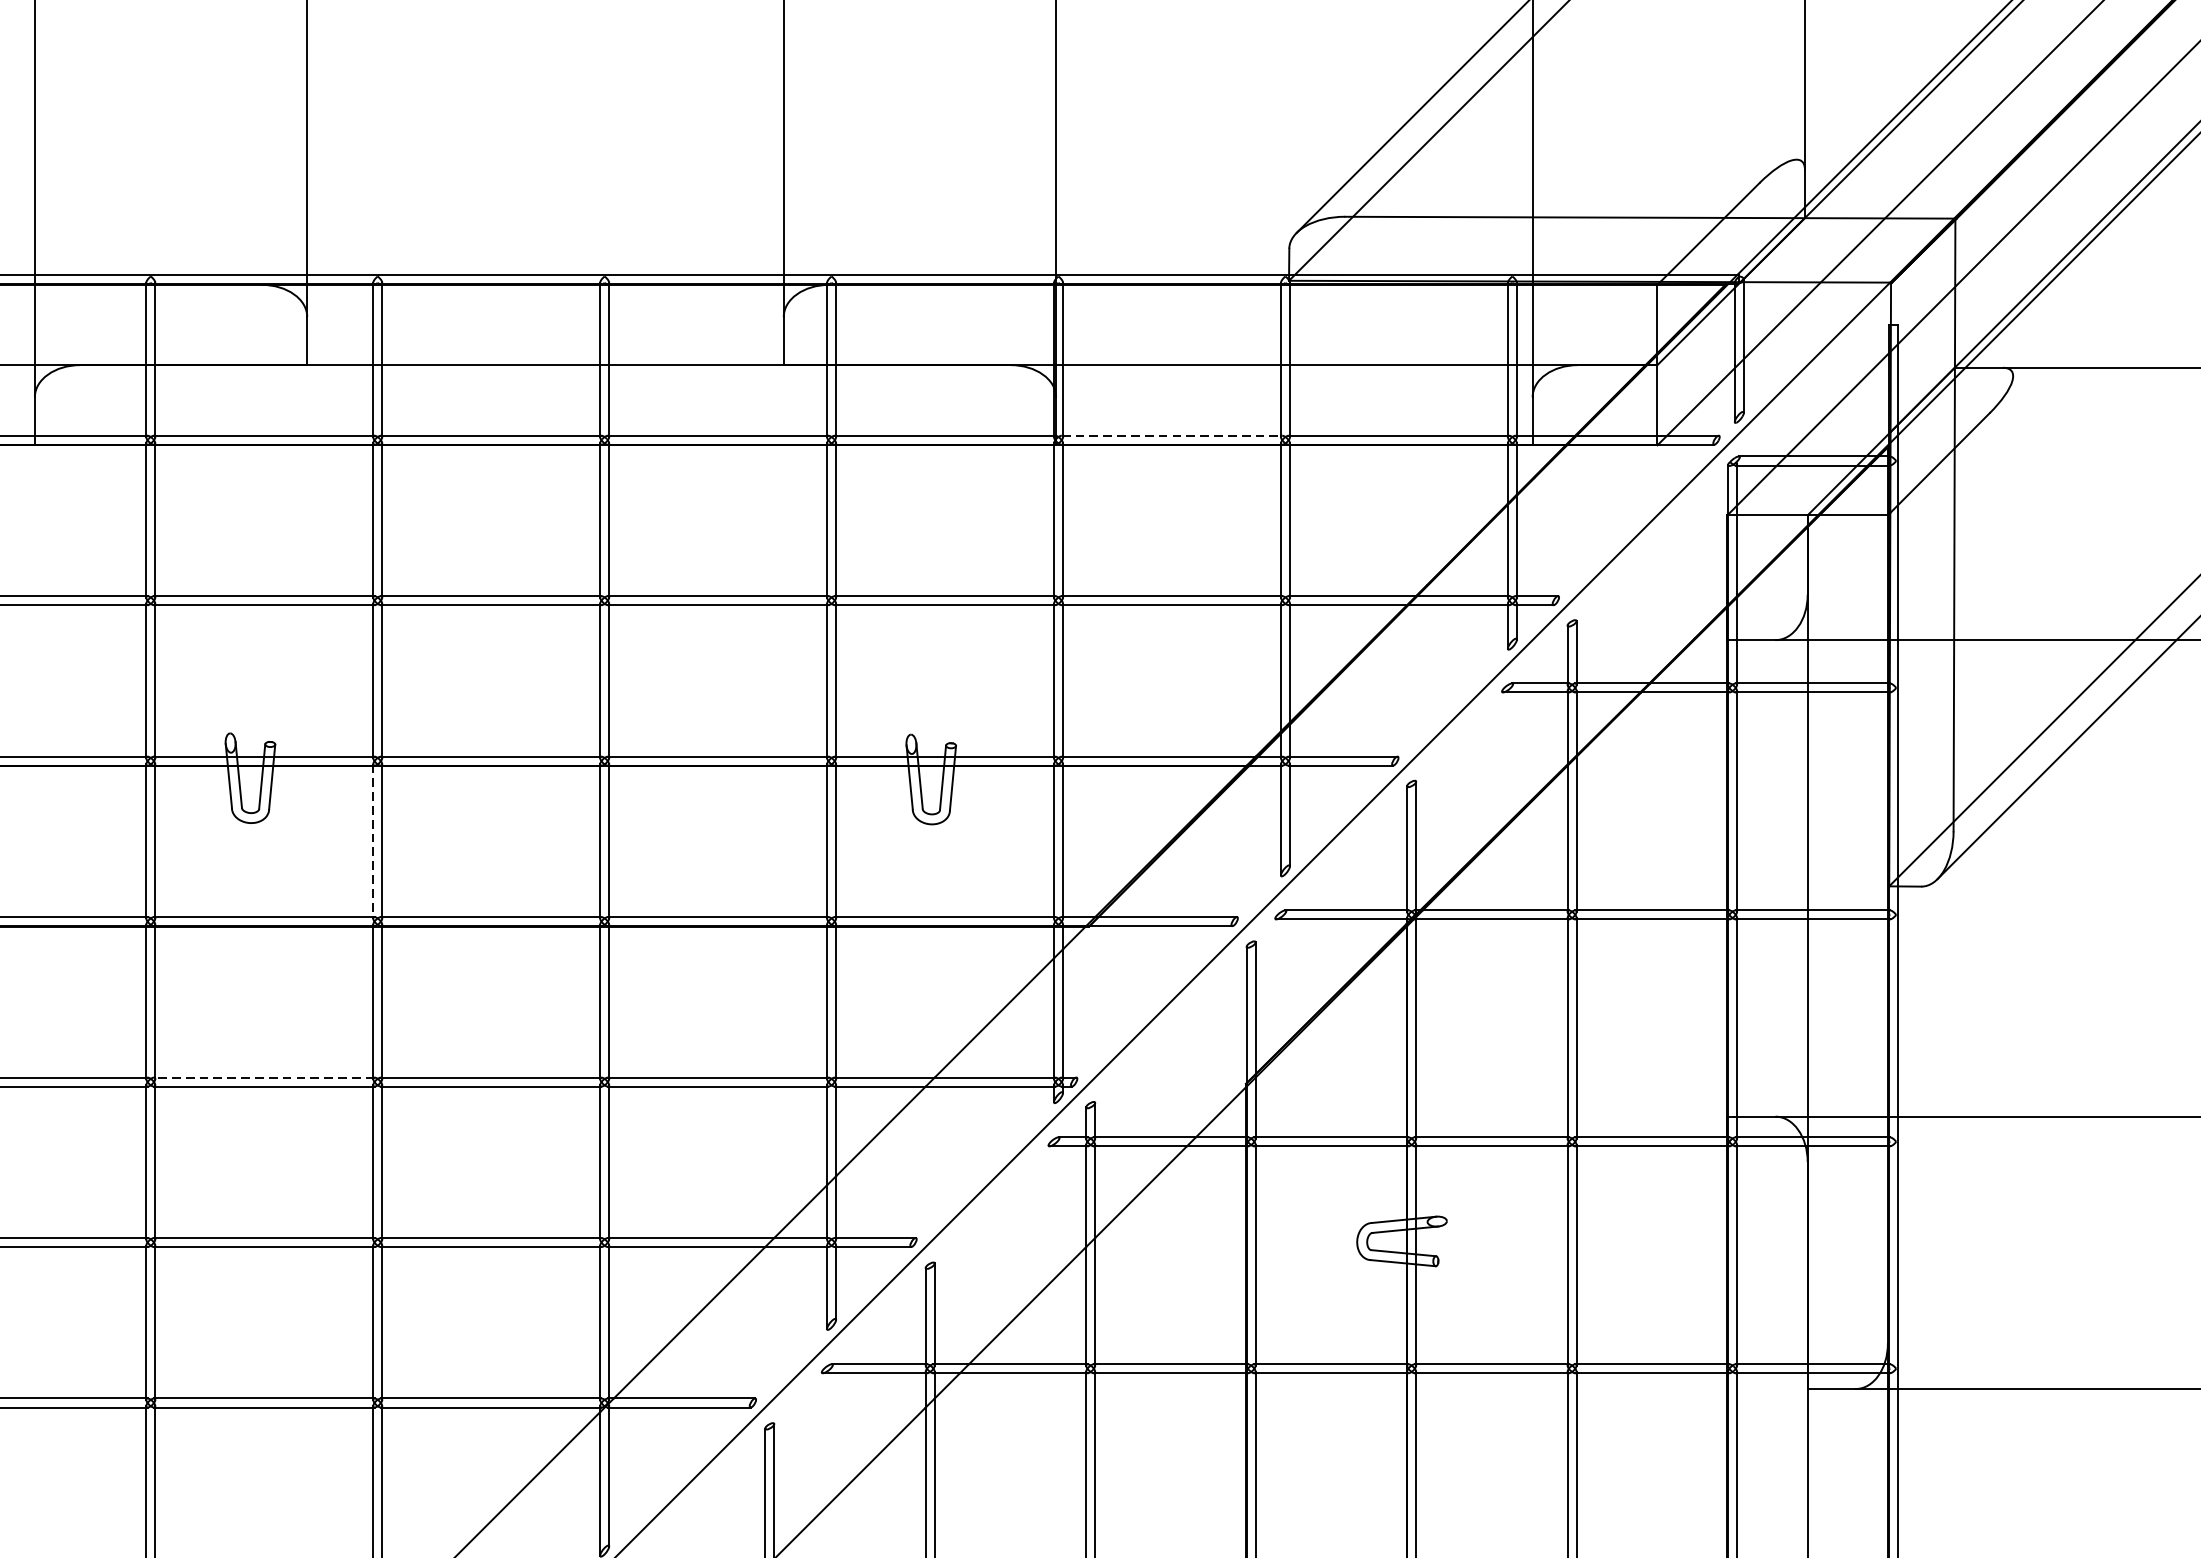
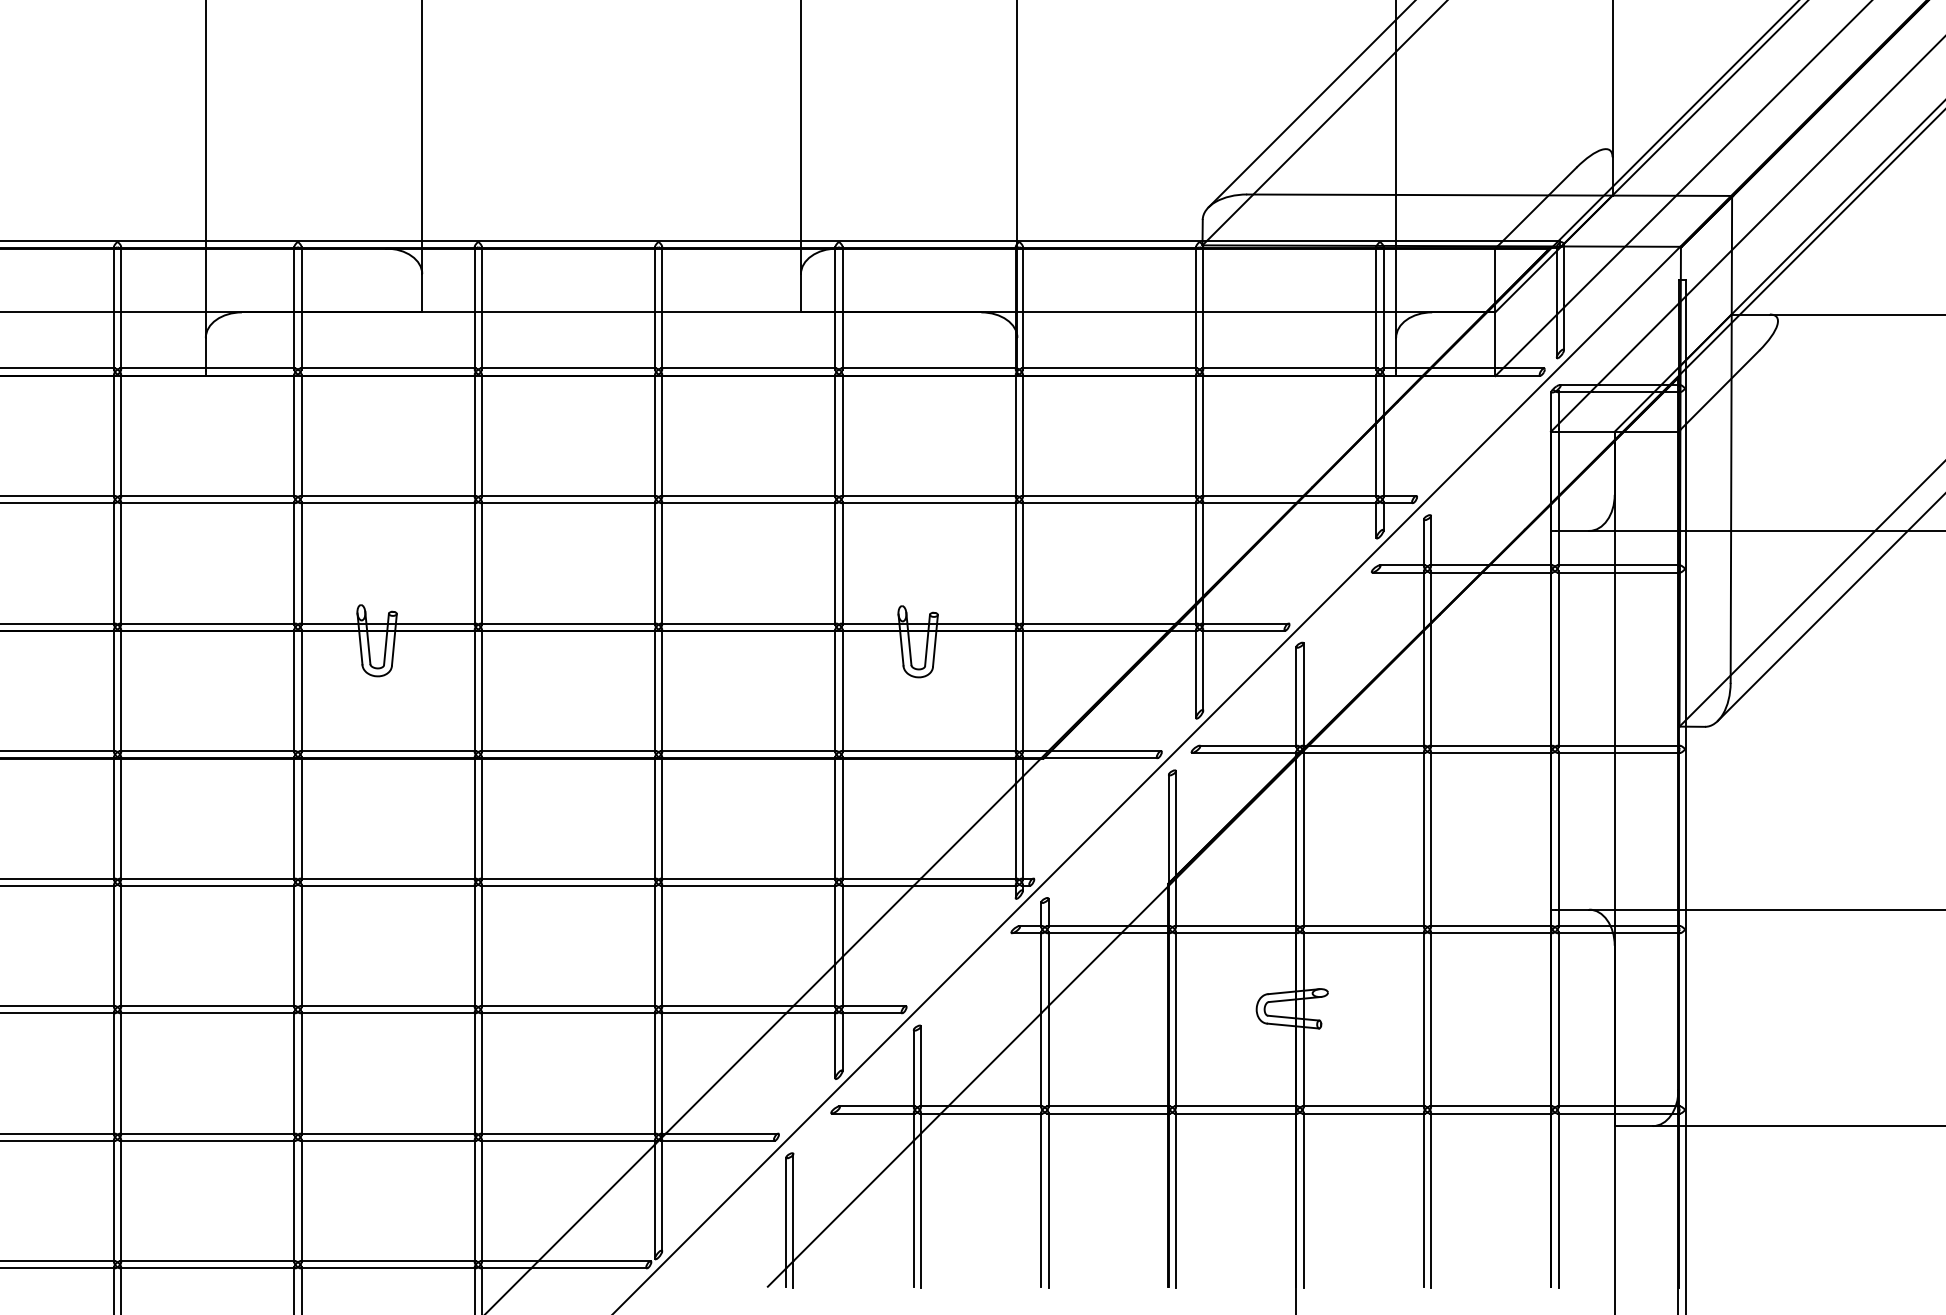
line: (1171, 435) -> (1109, 368), dashed -> solid
line: (372, 840) -> (474, 690), dashed -> solid
line: (264, 1077) -> (388, 878), dashed -> solid

